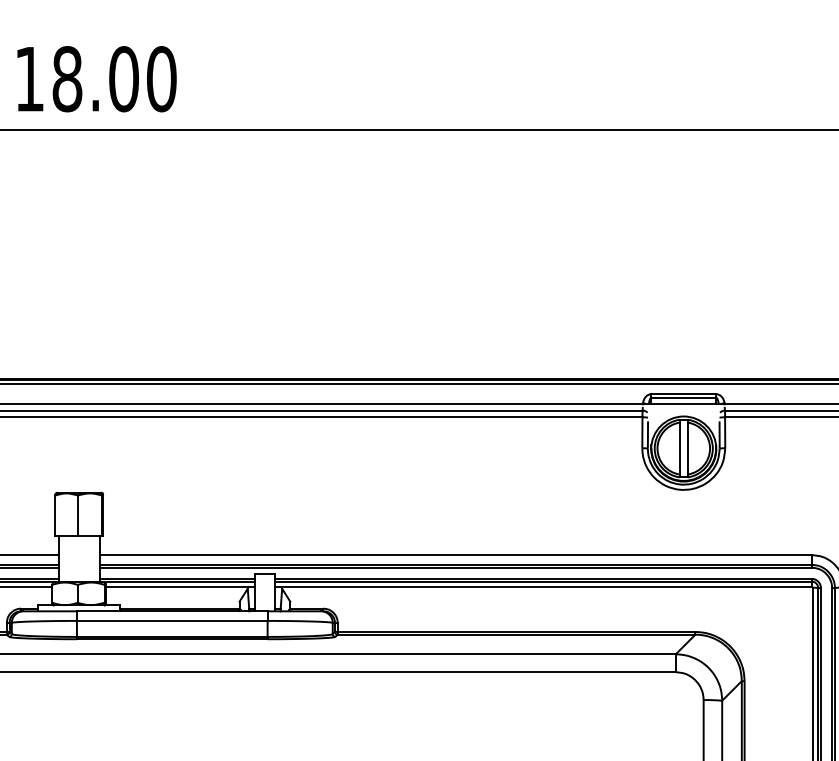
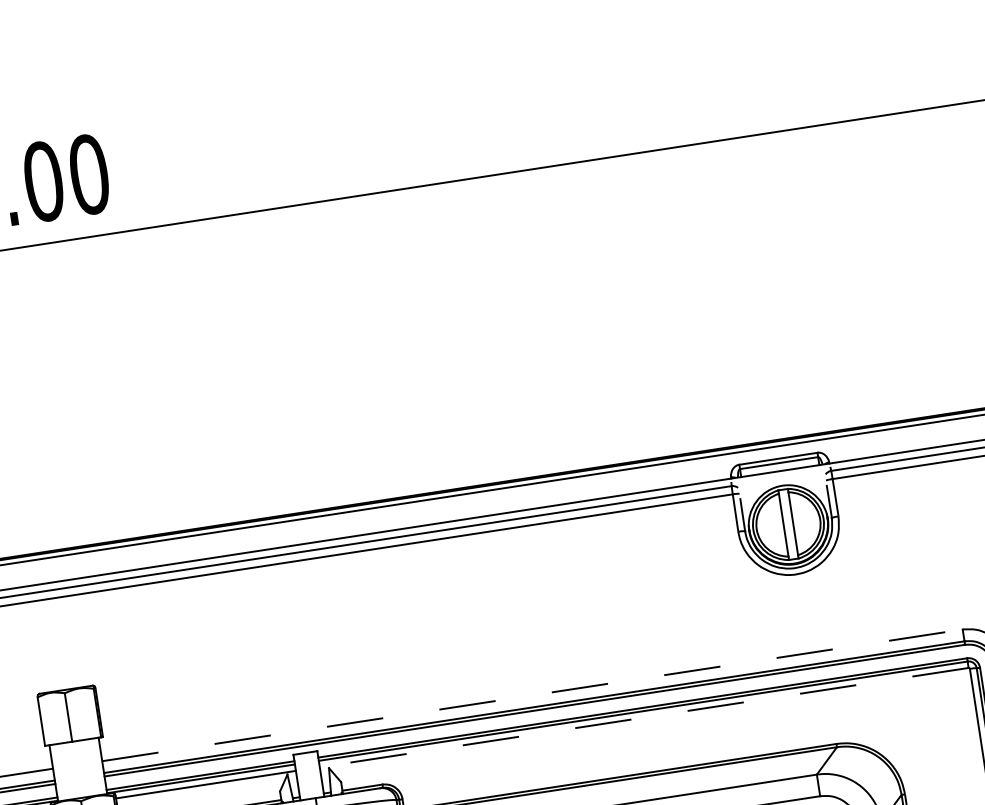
line: (456, 555) -> (533, 695), solid -> dashed
line: (542, 586) -> (643, 717), solid -> dashed

